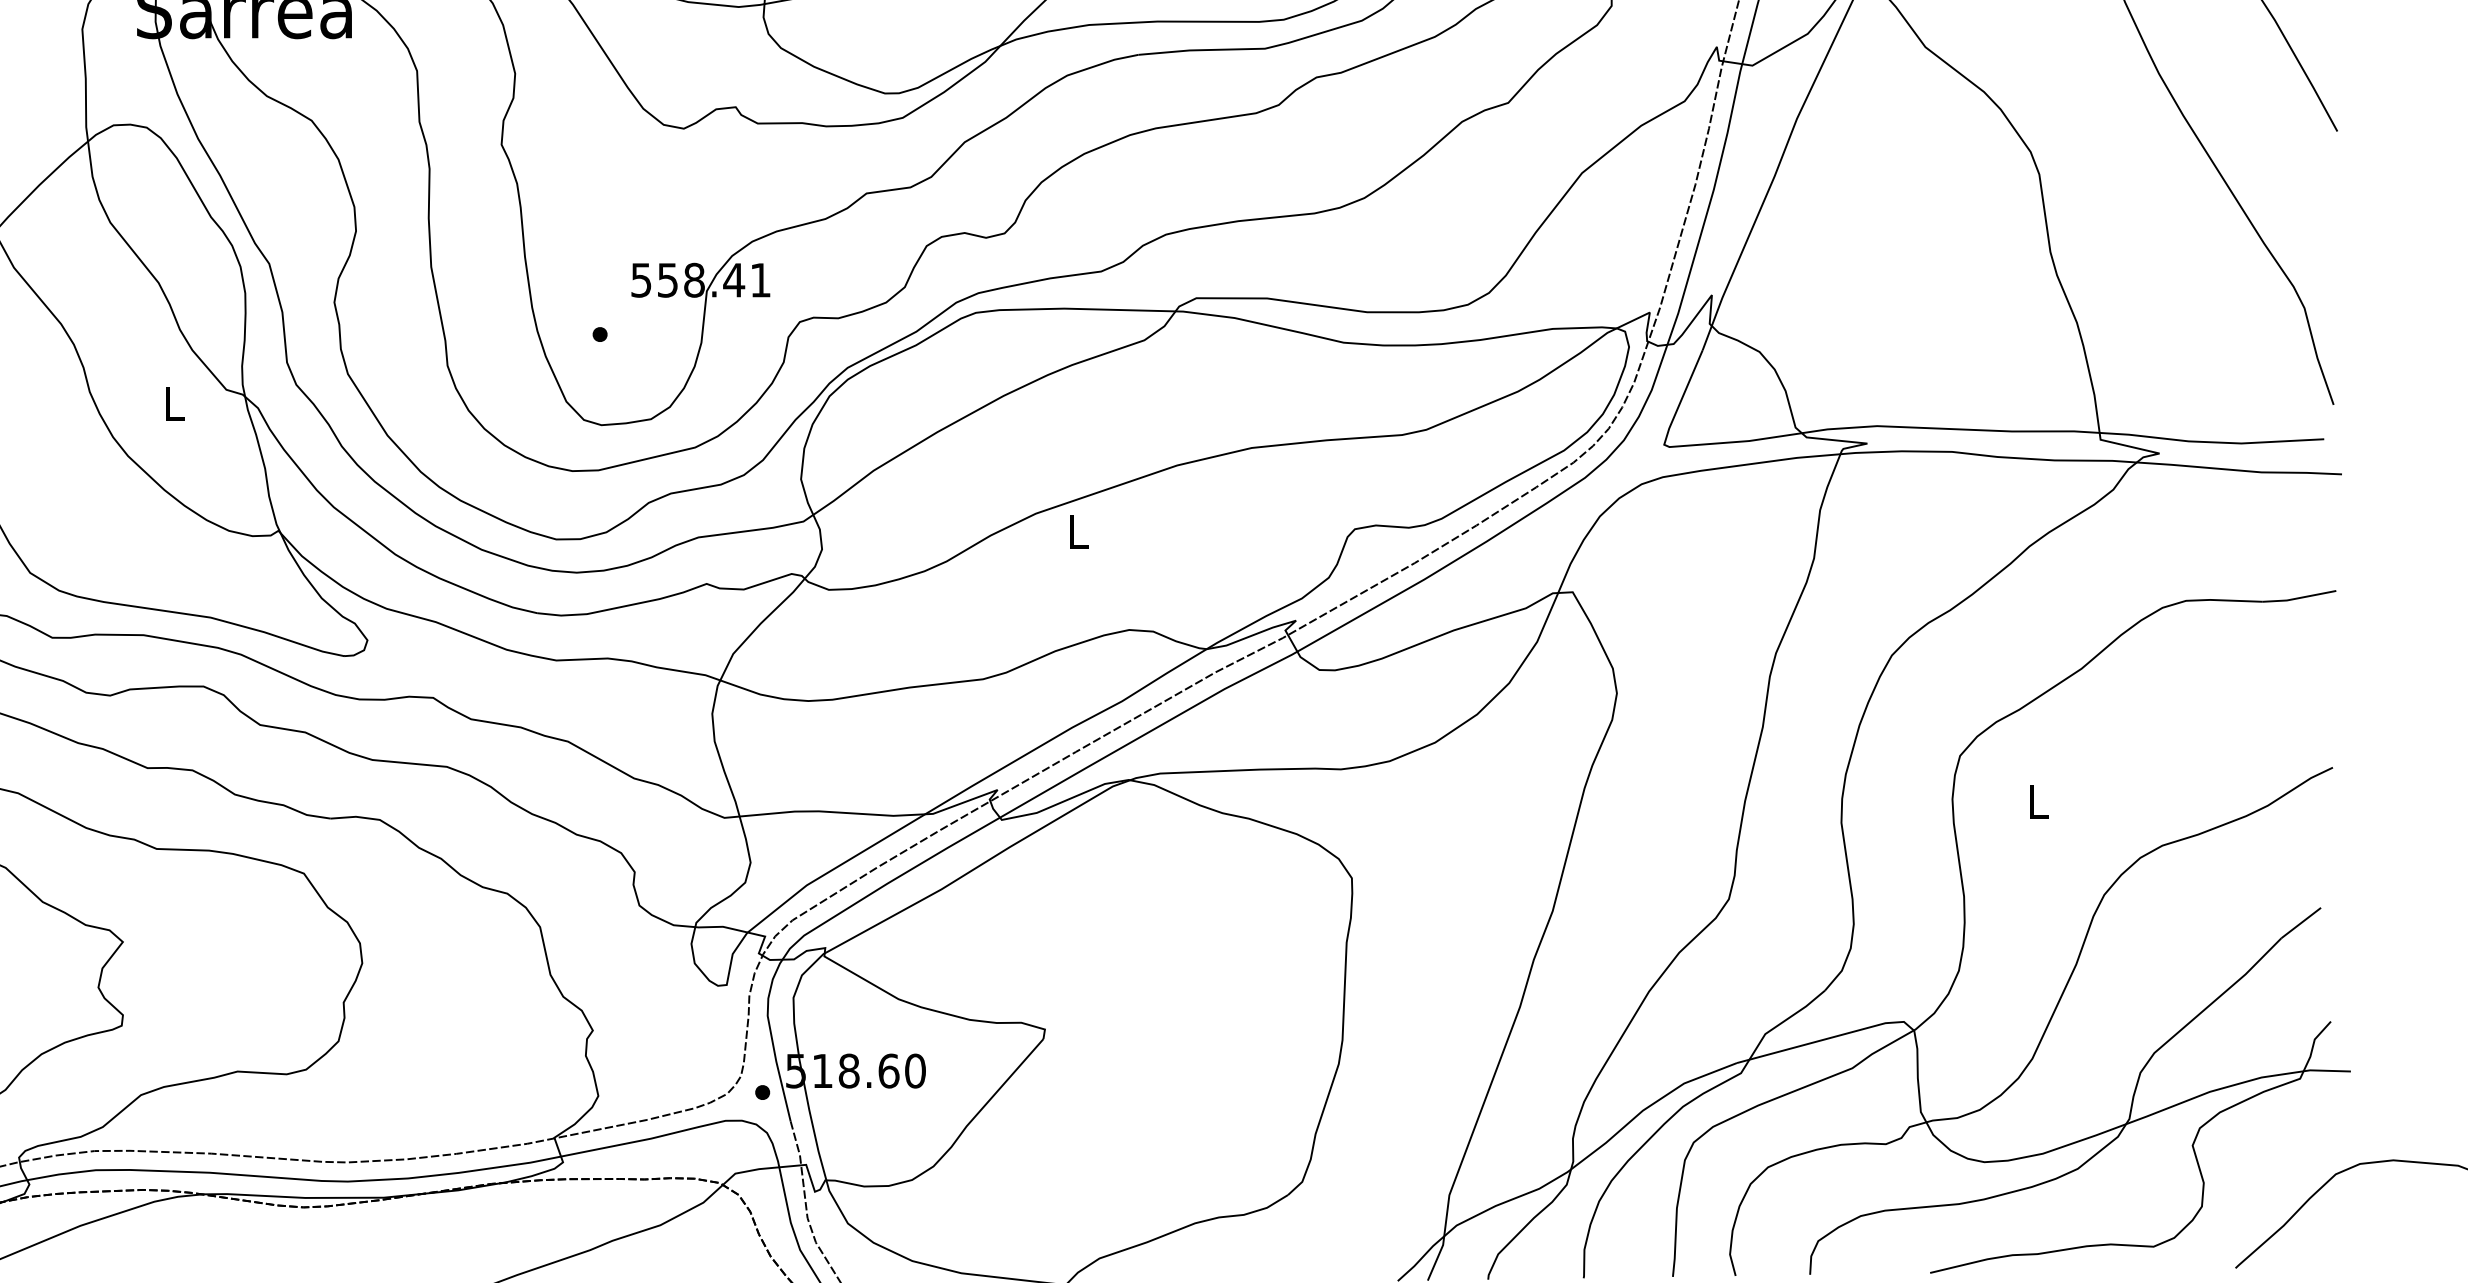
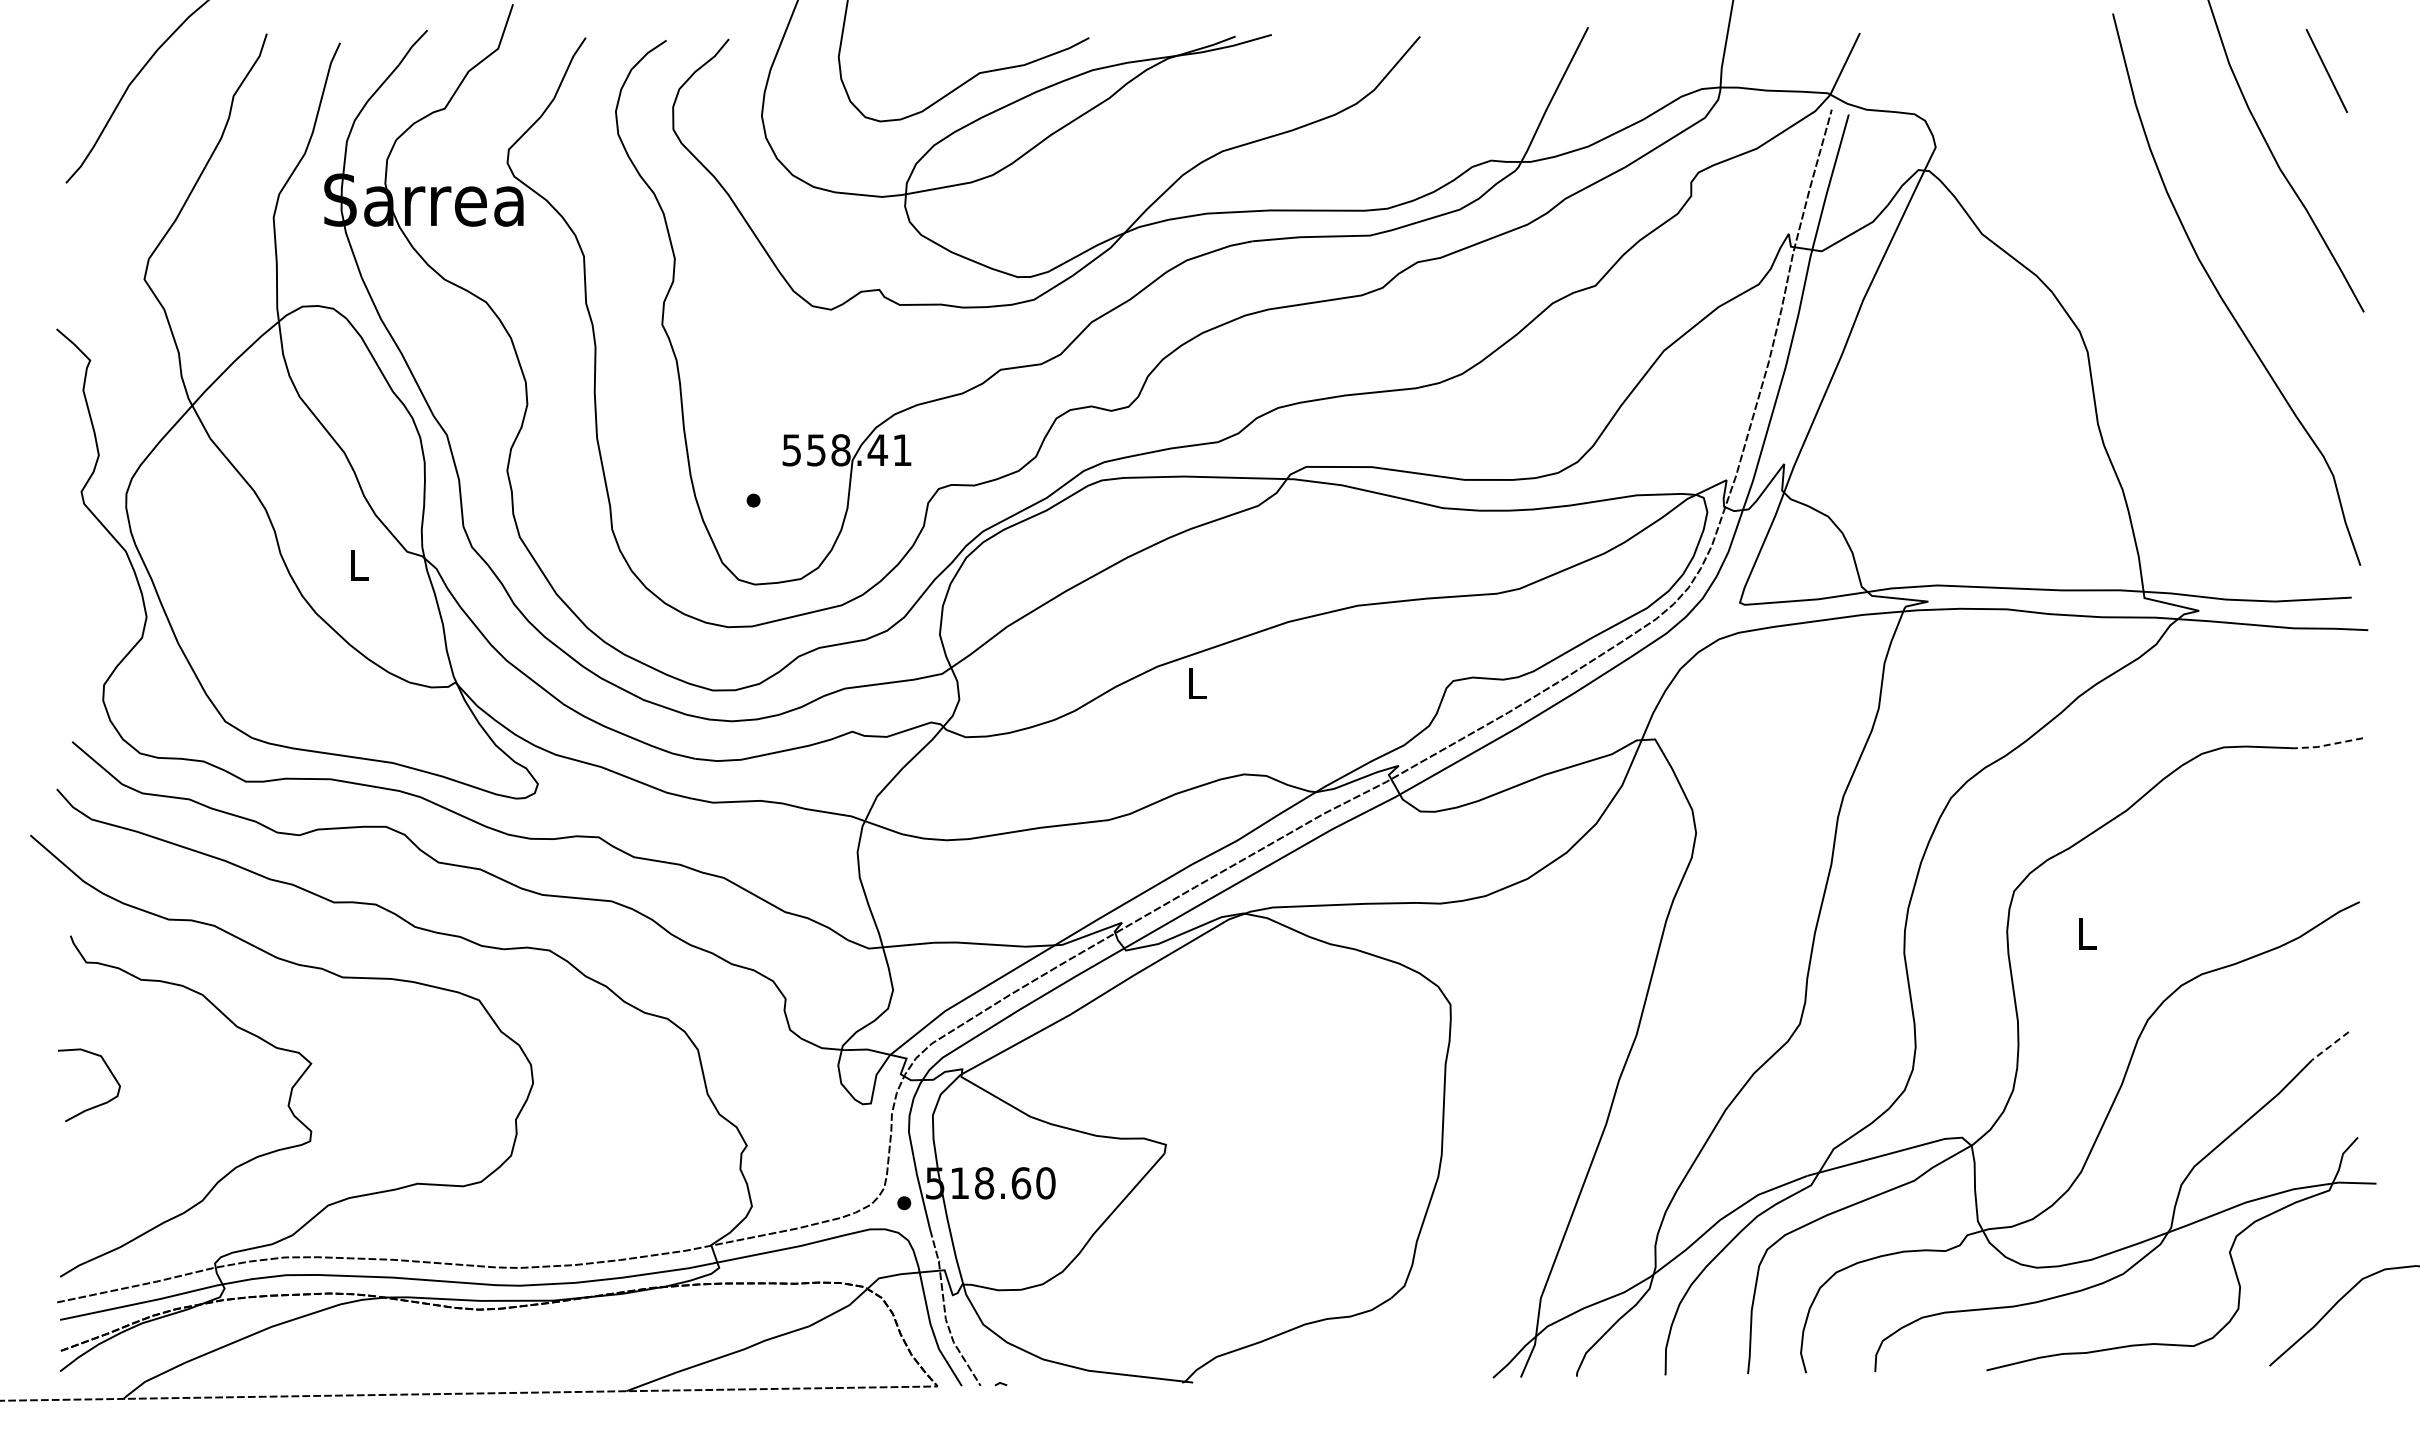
line: (2298, 598) -> (2327, 745), solid -> dashed
line: (2301, 923) -> (2330, 1046), solid -> dashed

